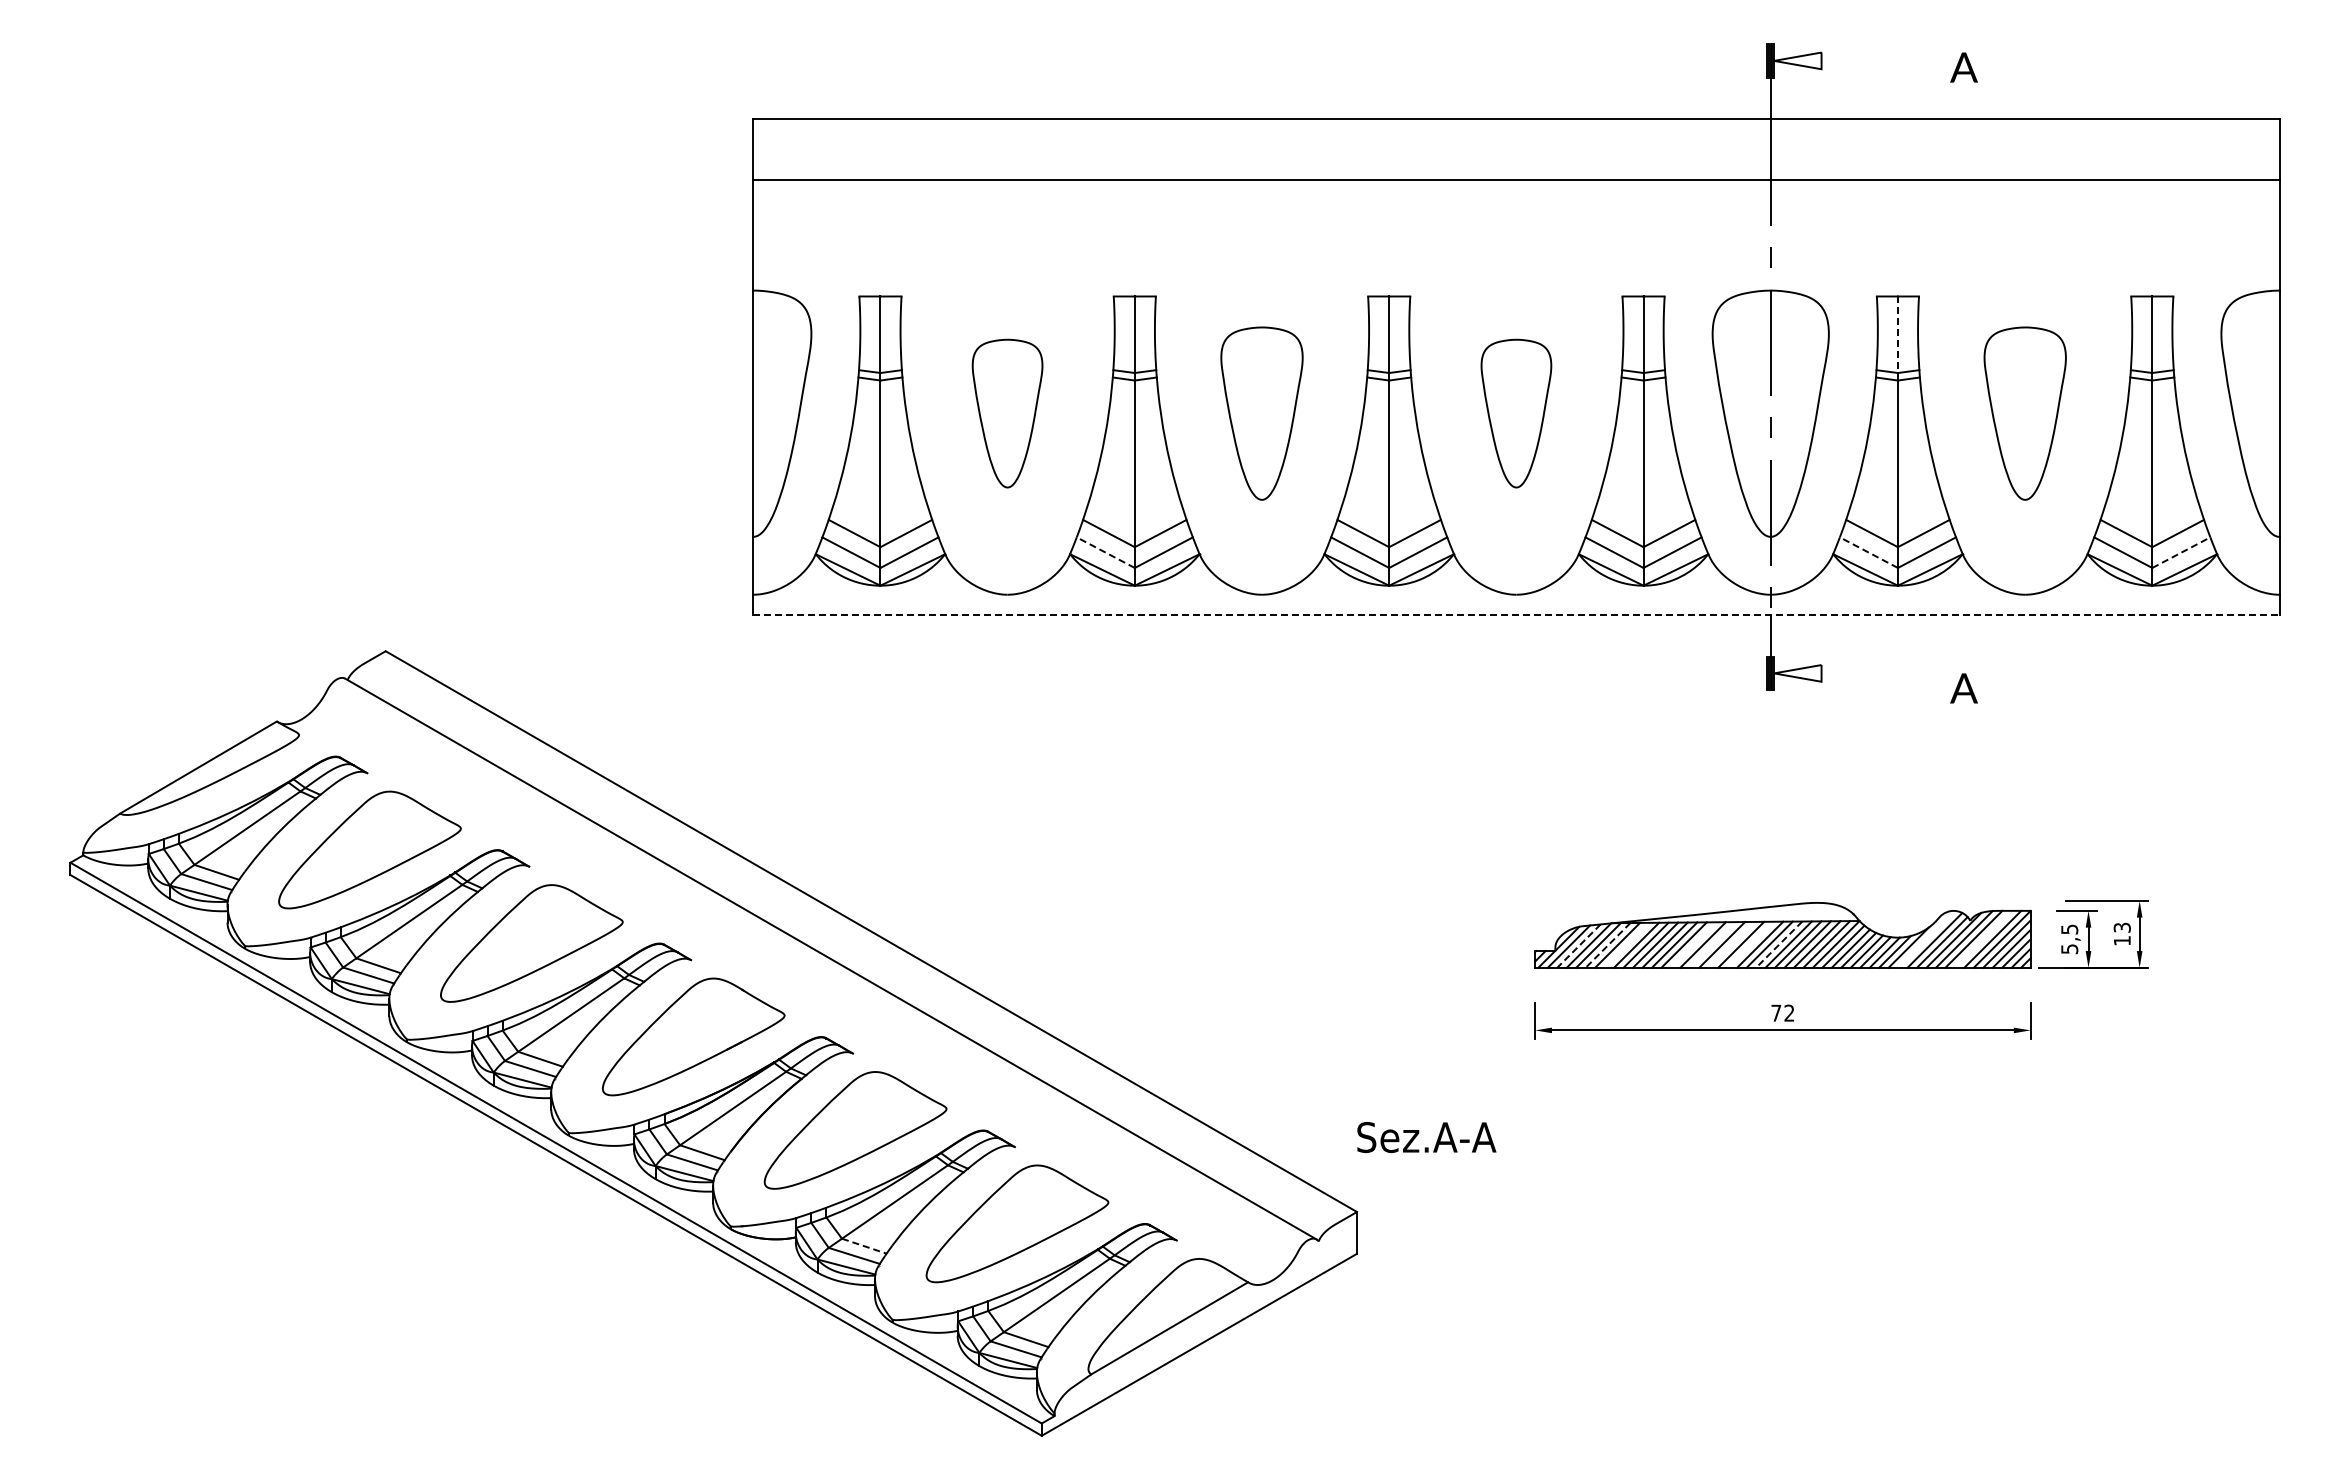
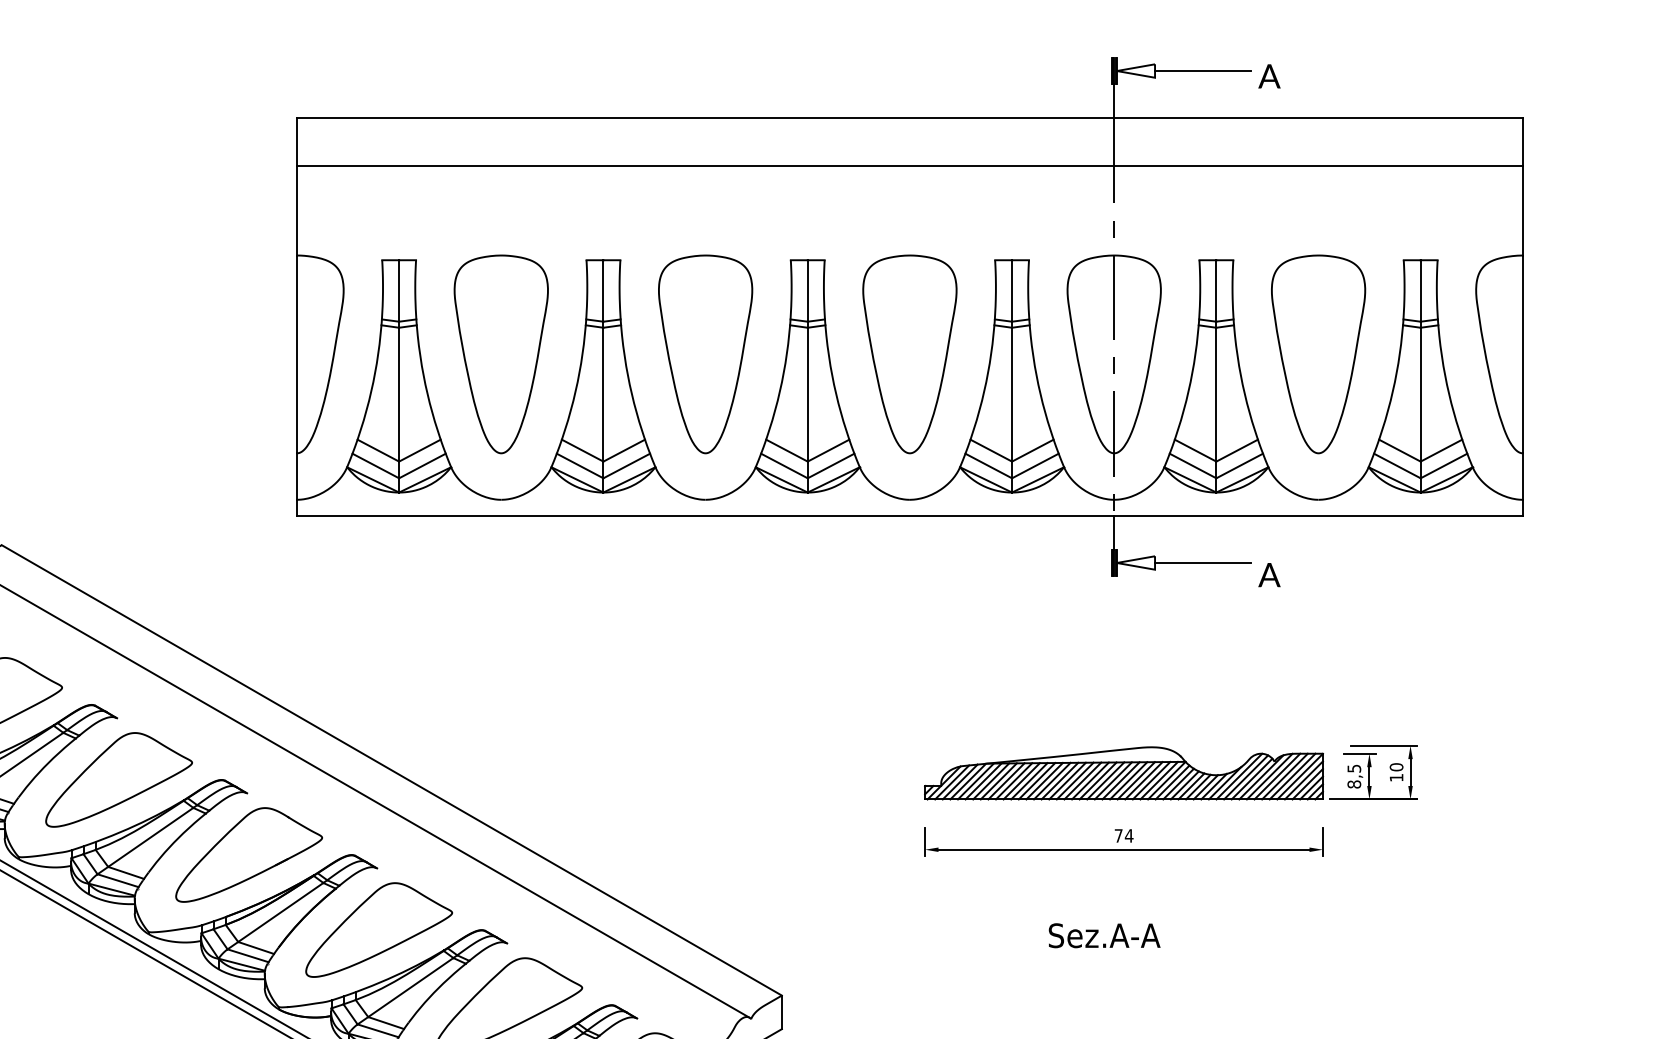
line: (1881, 60) -> (1203, 70), added
line: (1897, 335) -> (1216, 291), dashed -> solid
part: (1007, 413) -> (501, 354), size x1.67
part: (1261, 413) -> (705, 354), size x1.43
part: (1516, 413) -> (910, 354), size x1.67
part: (2025, 413) -> (1318, 354), size x1.43
line: (1105, 552) -> (579, 465), dashed -> solid
line: (1868, 552) -> (1192, 465), dashed -> solid
line: (2181, 552) -> (1444, 465), dashed -> solid
line: (1516, 614) -> (910, 515), dashed -> solid
line: (1881, 673) -> (1203, 563), added
text: (2121, 927) -> (1395, 767), 13 -> 10
line: (1926, 938) -> (1239, 775), added
line: (1982, 938) -> (1284, 775), added
line: (1626, 944) -> (998, 780), added
line: (1693, 944) -> (1052, 780), added
line: (1712, 944) -> (1067, 780), added
line: (1731, 944) -> (1082, 780), added
line: (1750, 944) -> (1097, 780), added
line: (1779, 944) -> (1121, 780), dashed -> solid
line: (1608, 945) -> (983, 781), dashed -> solid
line: (1578, 946) -> (959, 782), dashed -> solid
text: (2069, 949) -> (1354, 784), 5,5 -> 8,5
text: (1789, 1012) -> (1129, 835), 72 -> 74
text: (1426, 1137) -> (1104, 935), moved
line: (864, 1246) -> (386, 1023), dashed -> solid

